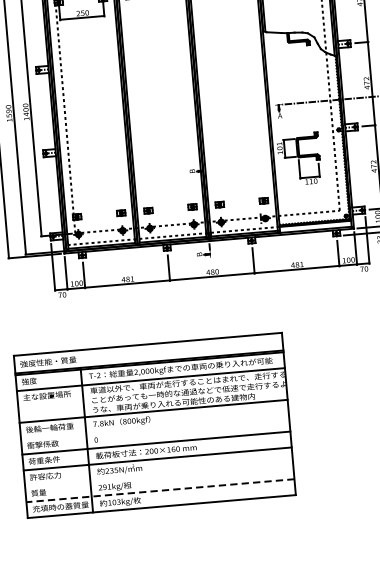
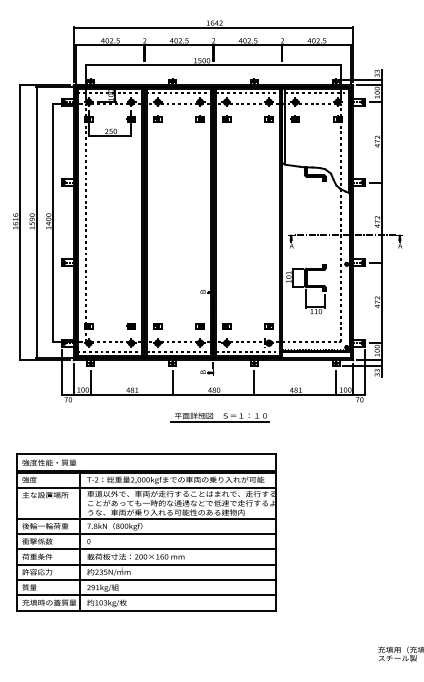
part: (220, 299) -> (219, 417), added
line: (154, 427) -> (145, 534), added
line: (158, 475) -> (145, 580), added
line: (159, 490) -> (145, 595), dashed -> solid

